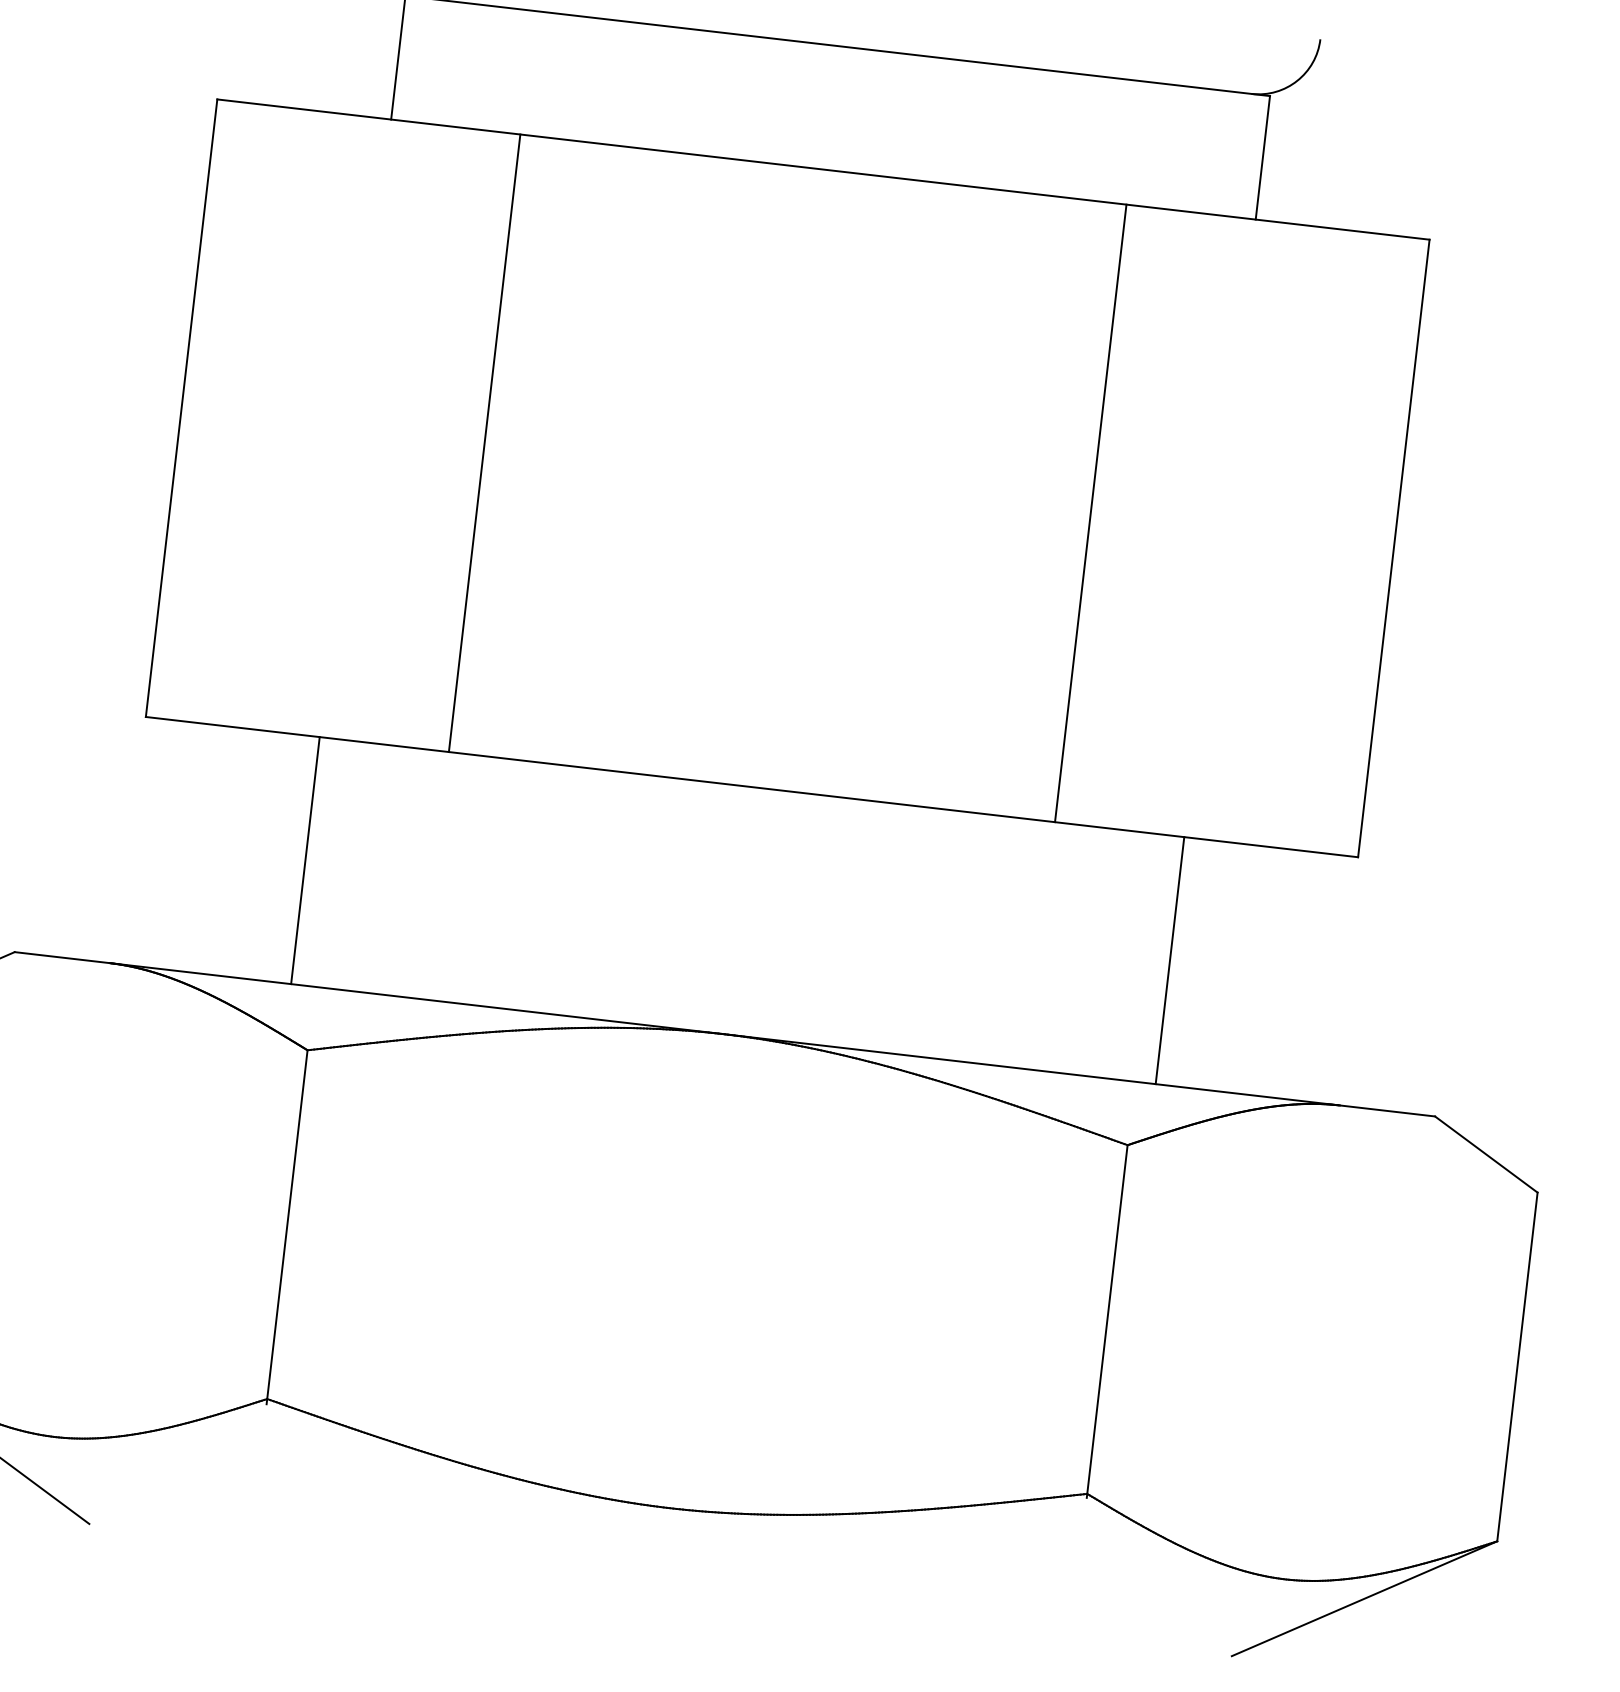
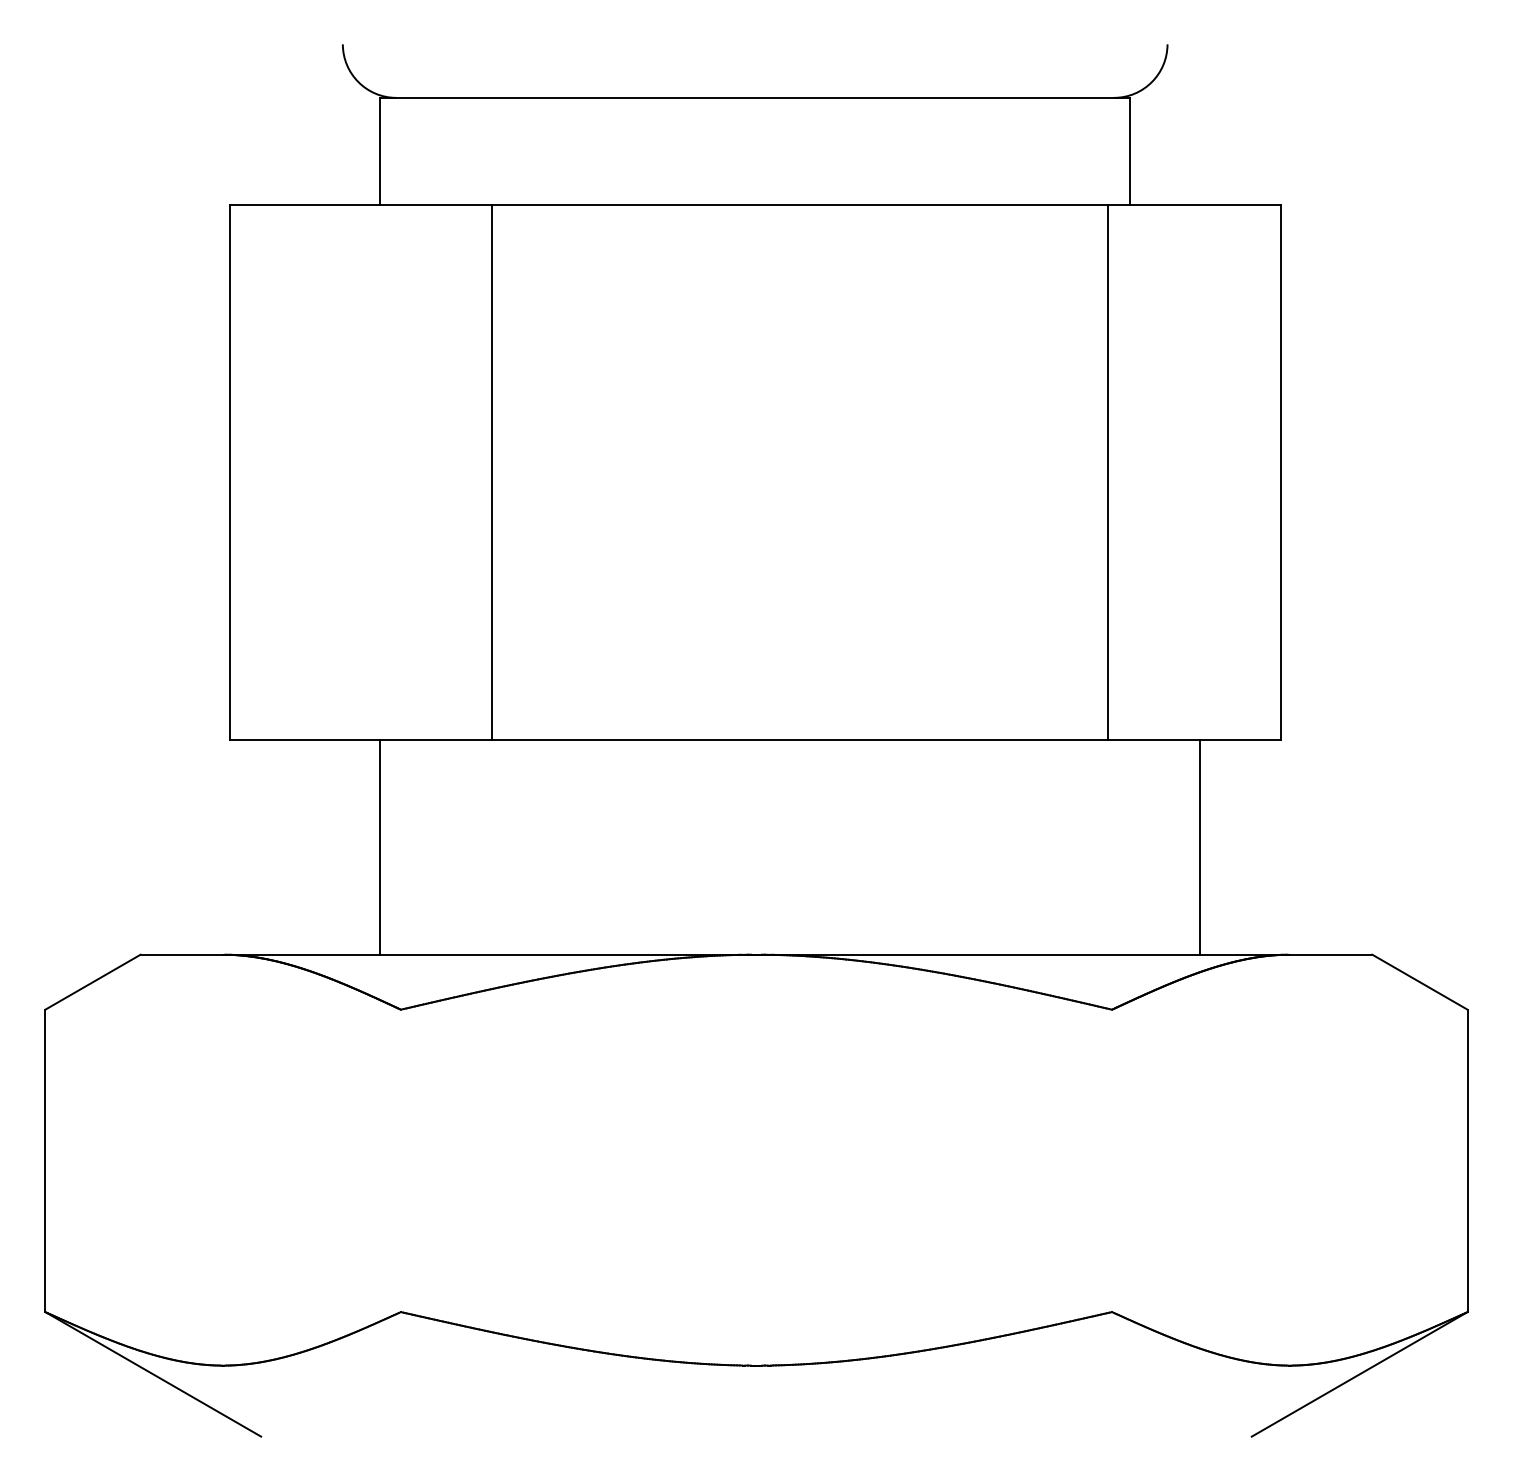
line: (1090, 513) -> (1107, 472), moved
line: (1170, 960) -> (1200, 847), moved
line: (286, 1226) -> (400, 1162), removed
line: (1107, 1321) -> (1112, 1162), removed

